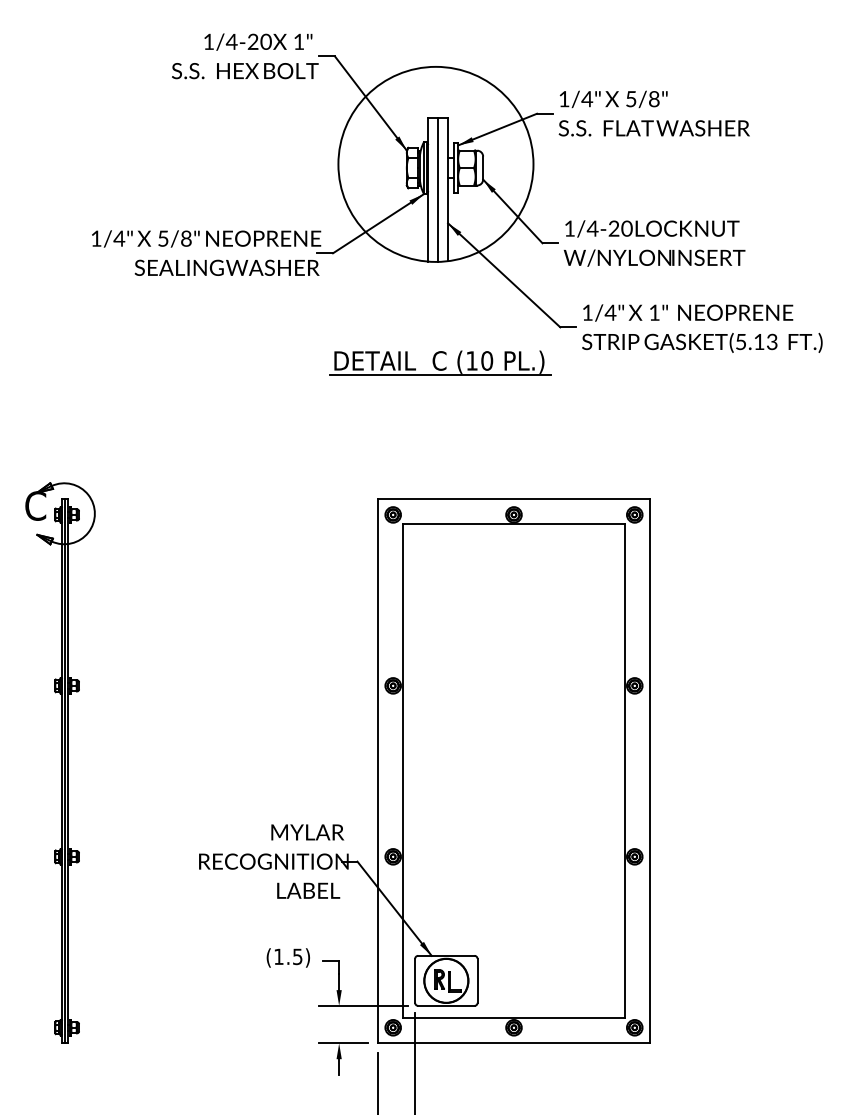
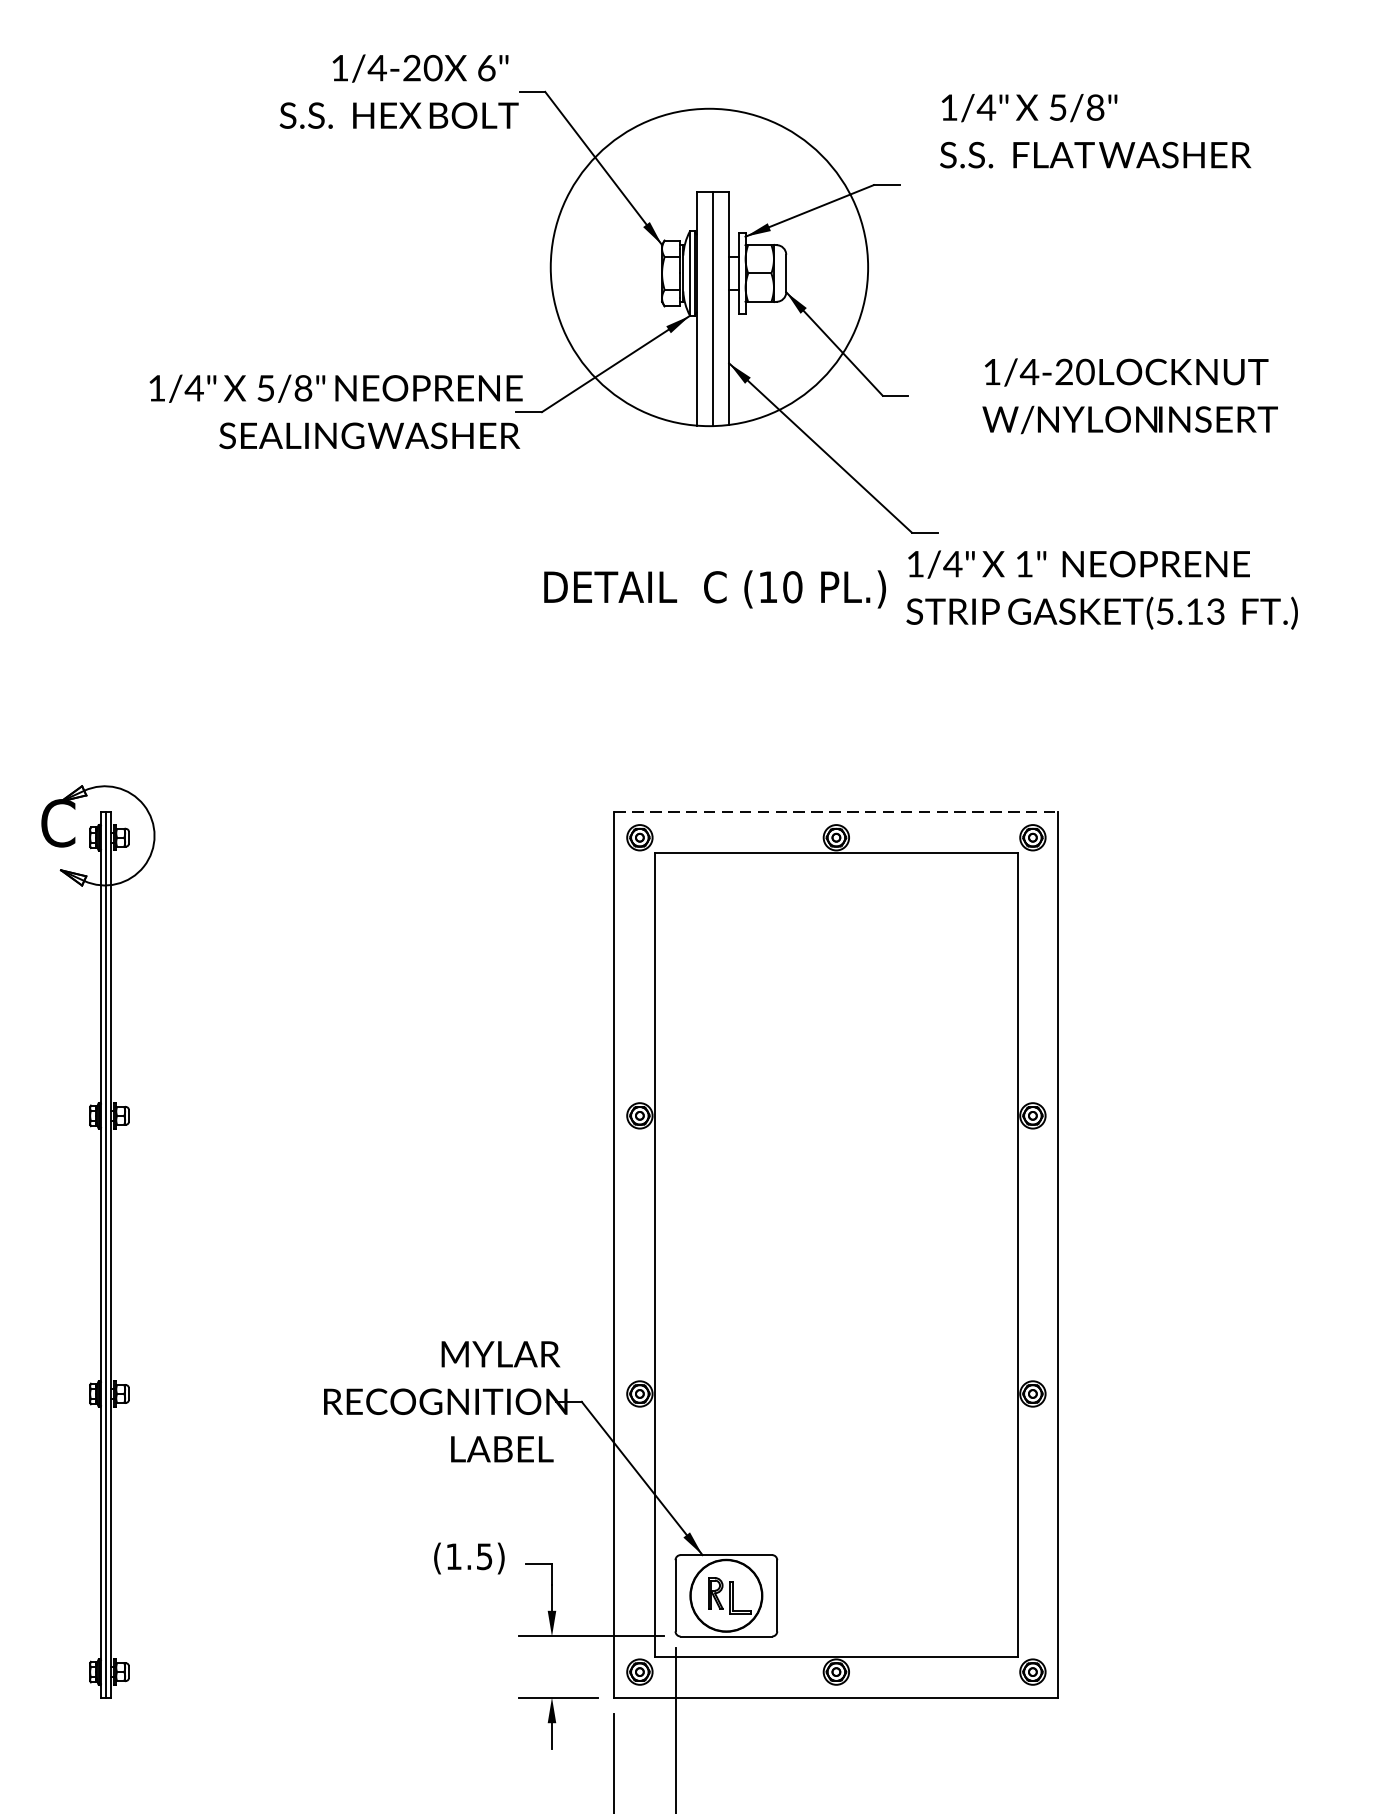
text: (298, 41) -> (485, 67), 1" -> 6"
text: (653, 113) -> (1094, 130), moved
text: (654, 243) -> (1130, 396), moved
text: (702, 328) -> (1102, 589), moved
line: (440, 375) -> (716, 610), removed
line: (514, 499) -> (837, 812), solid -> dashed

